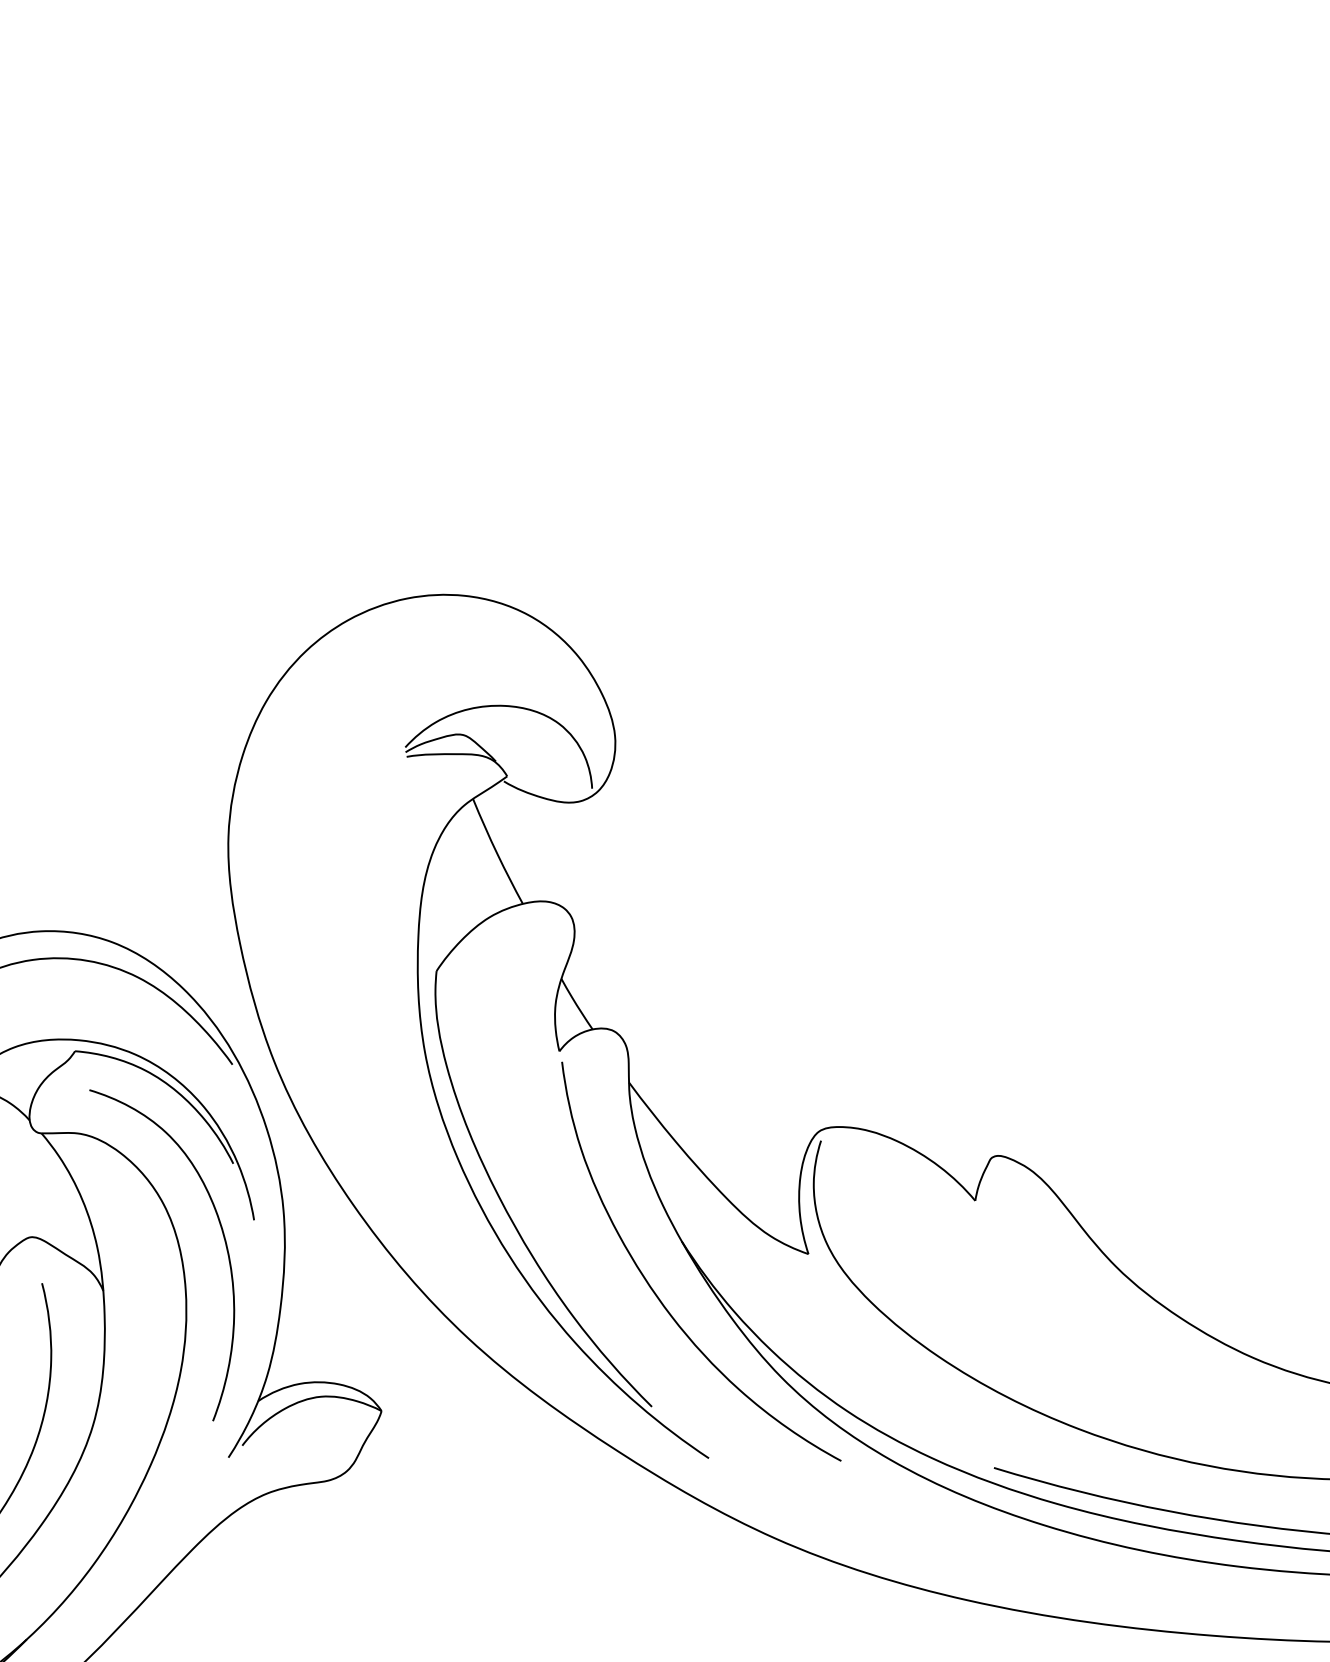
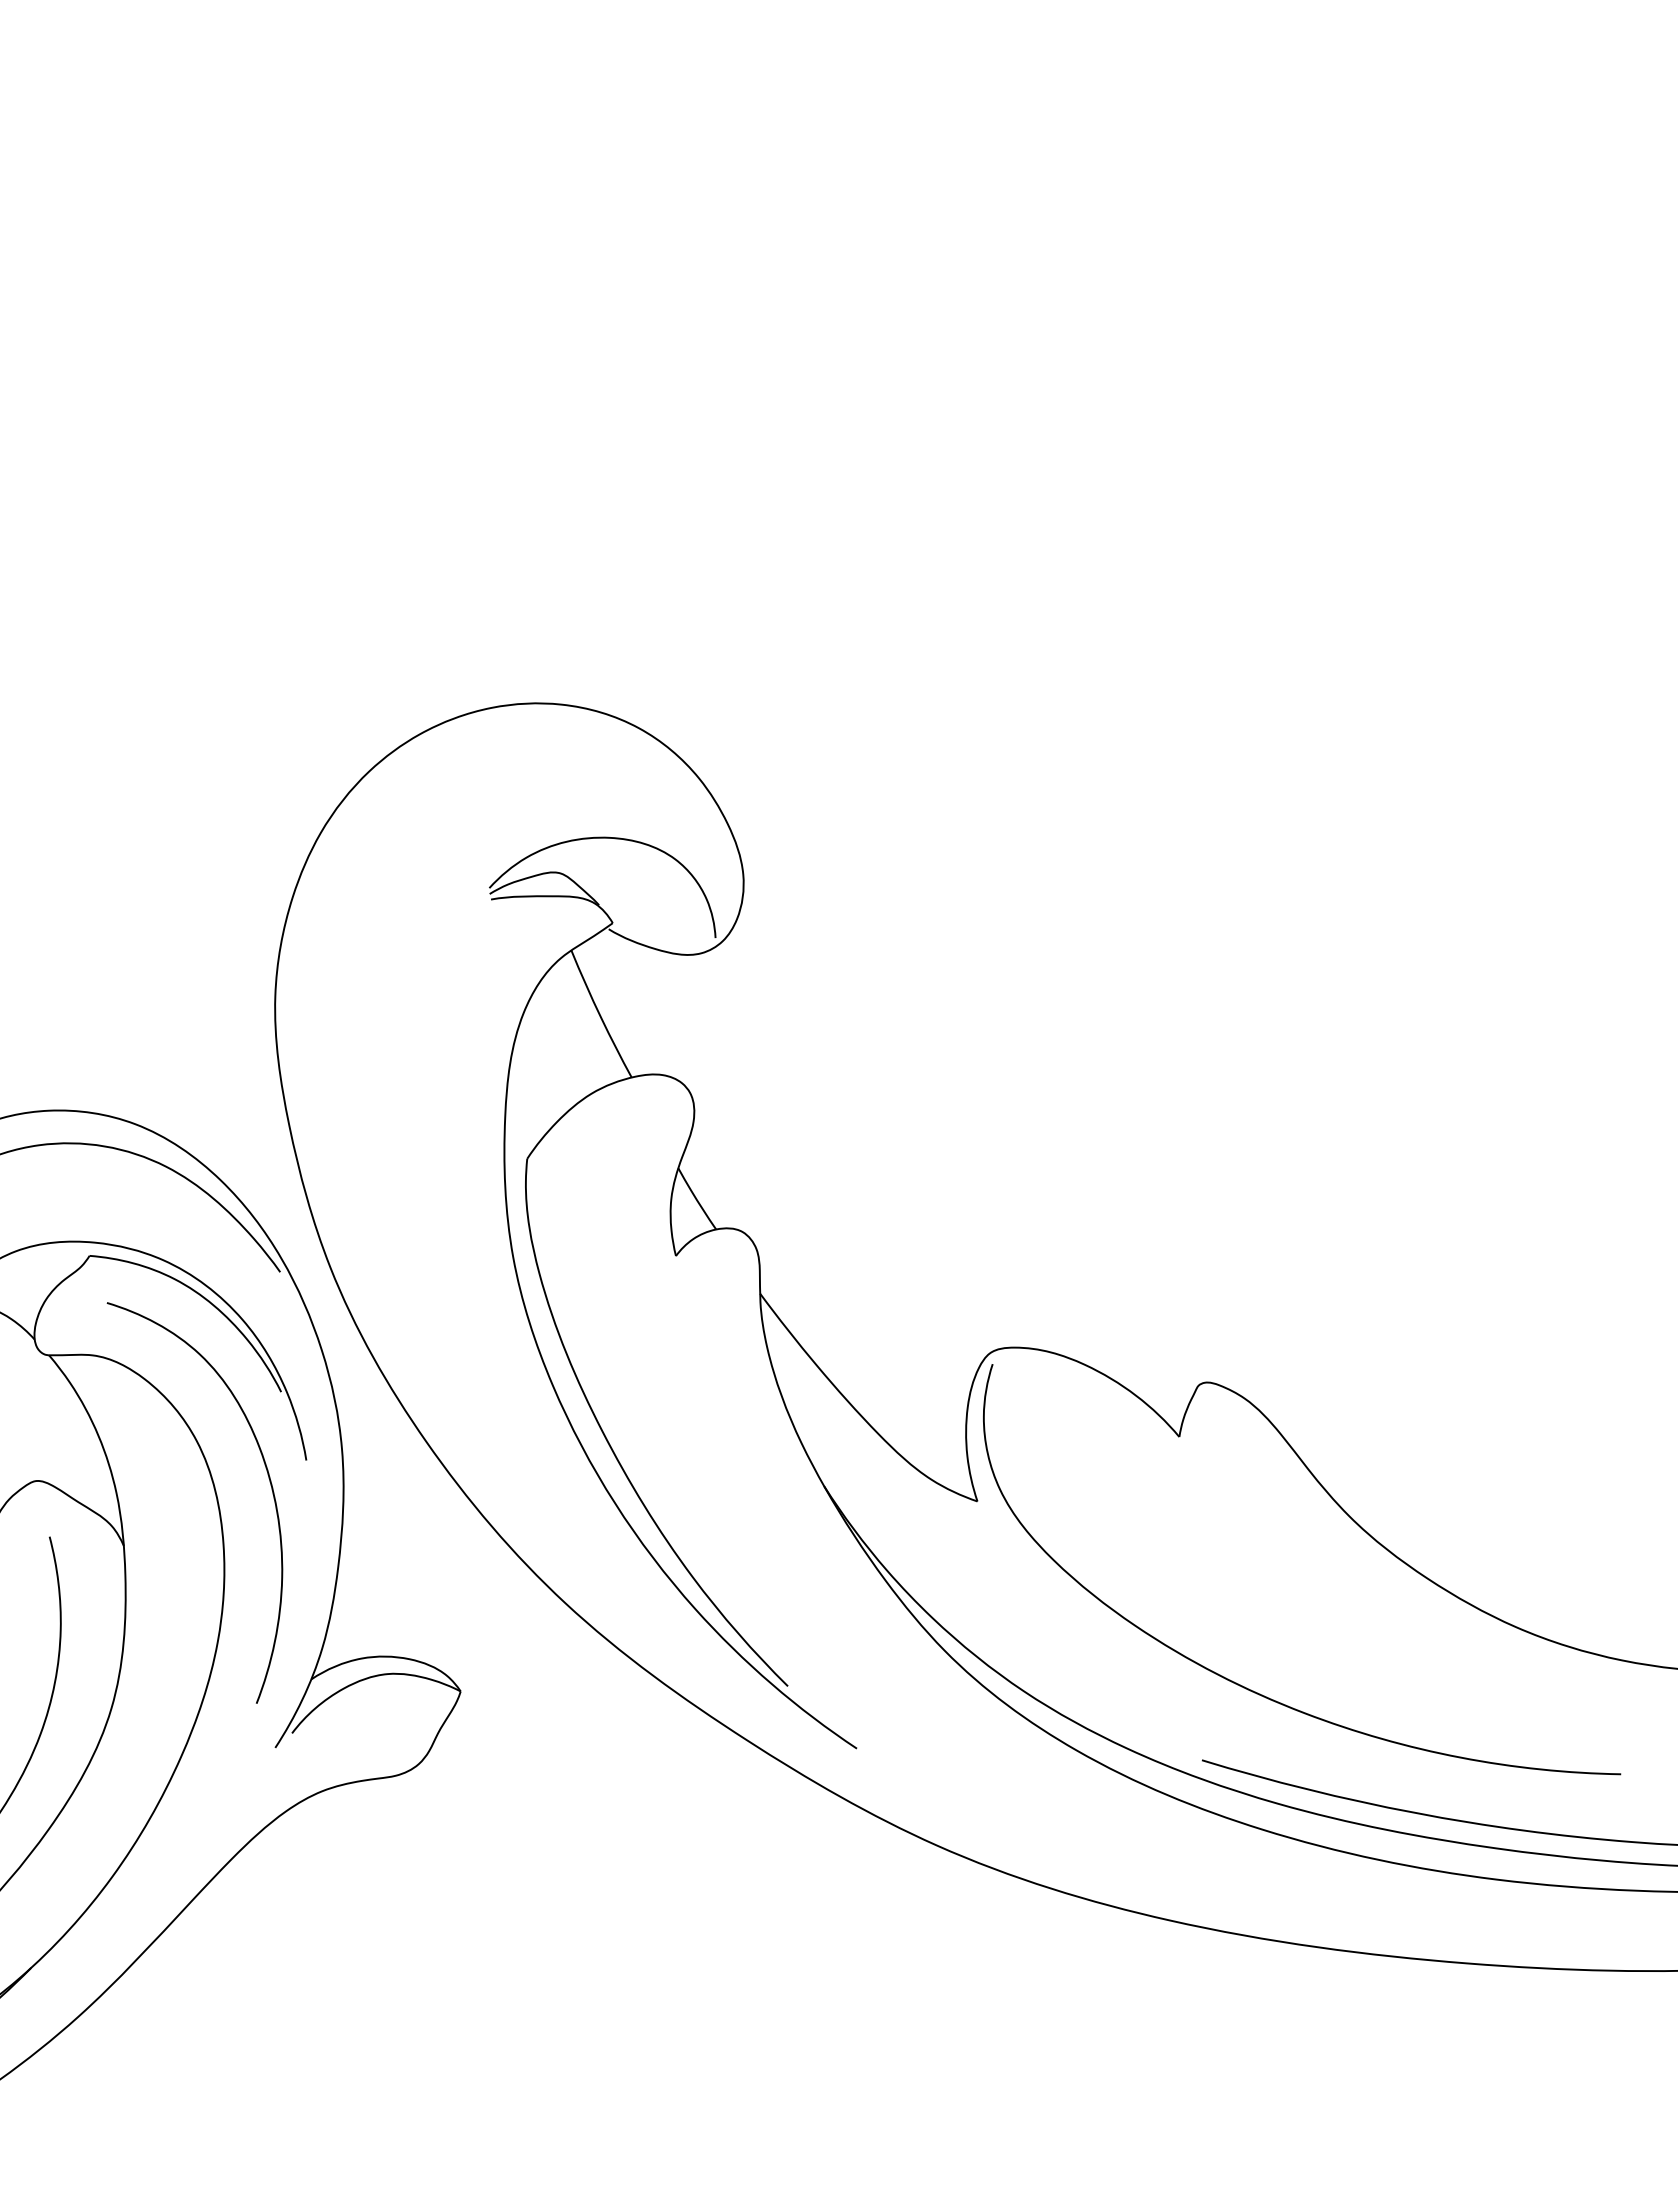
curve: (658, 1296) -> (795, 1552), removed

